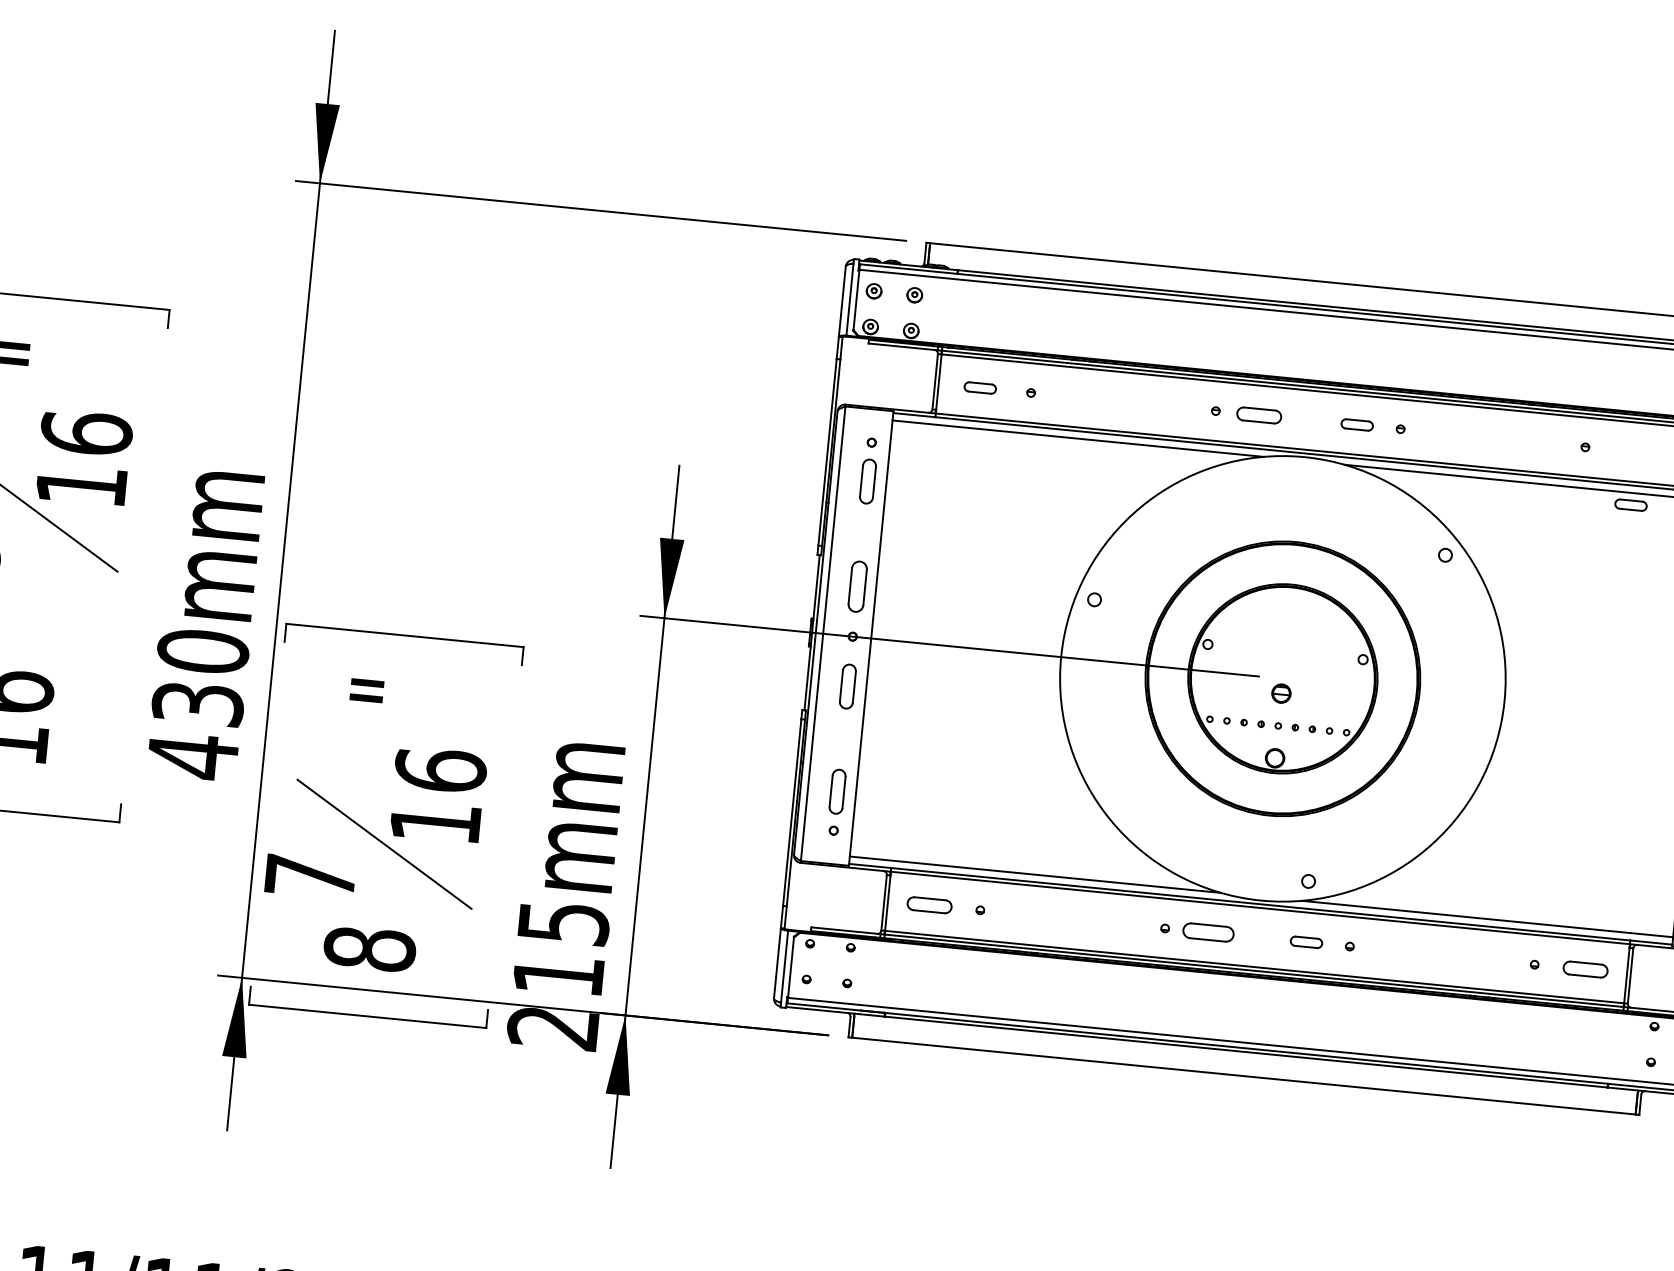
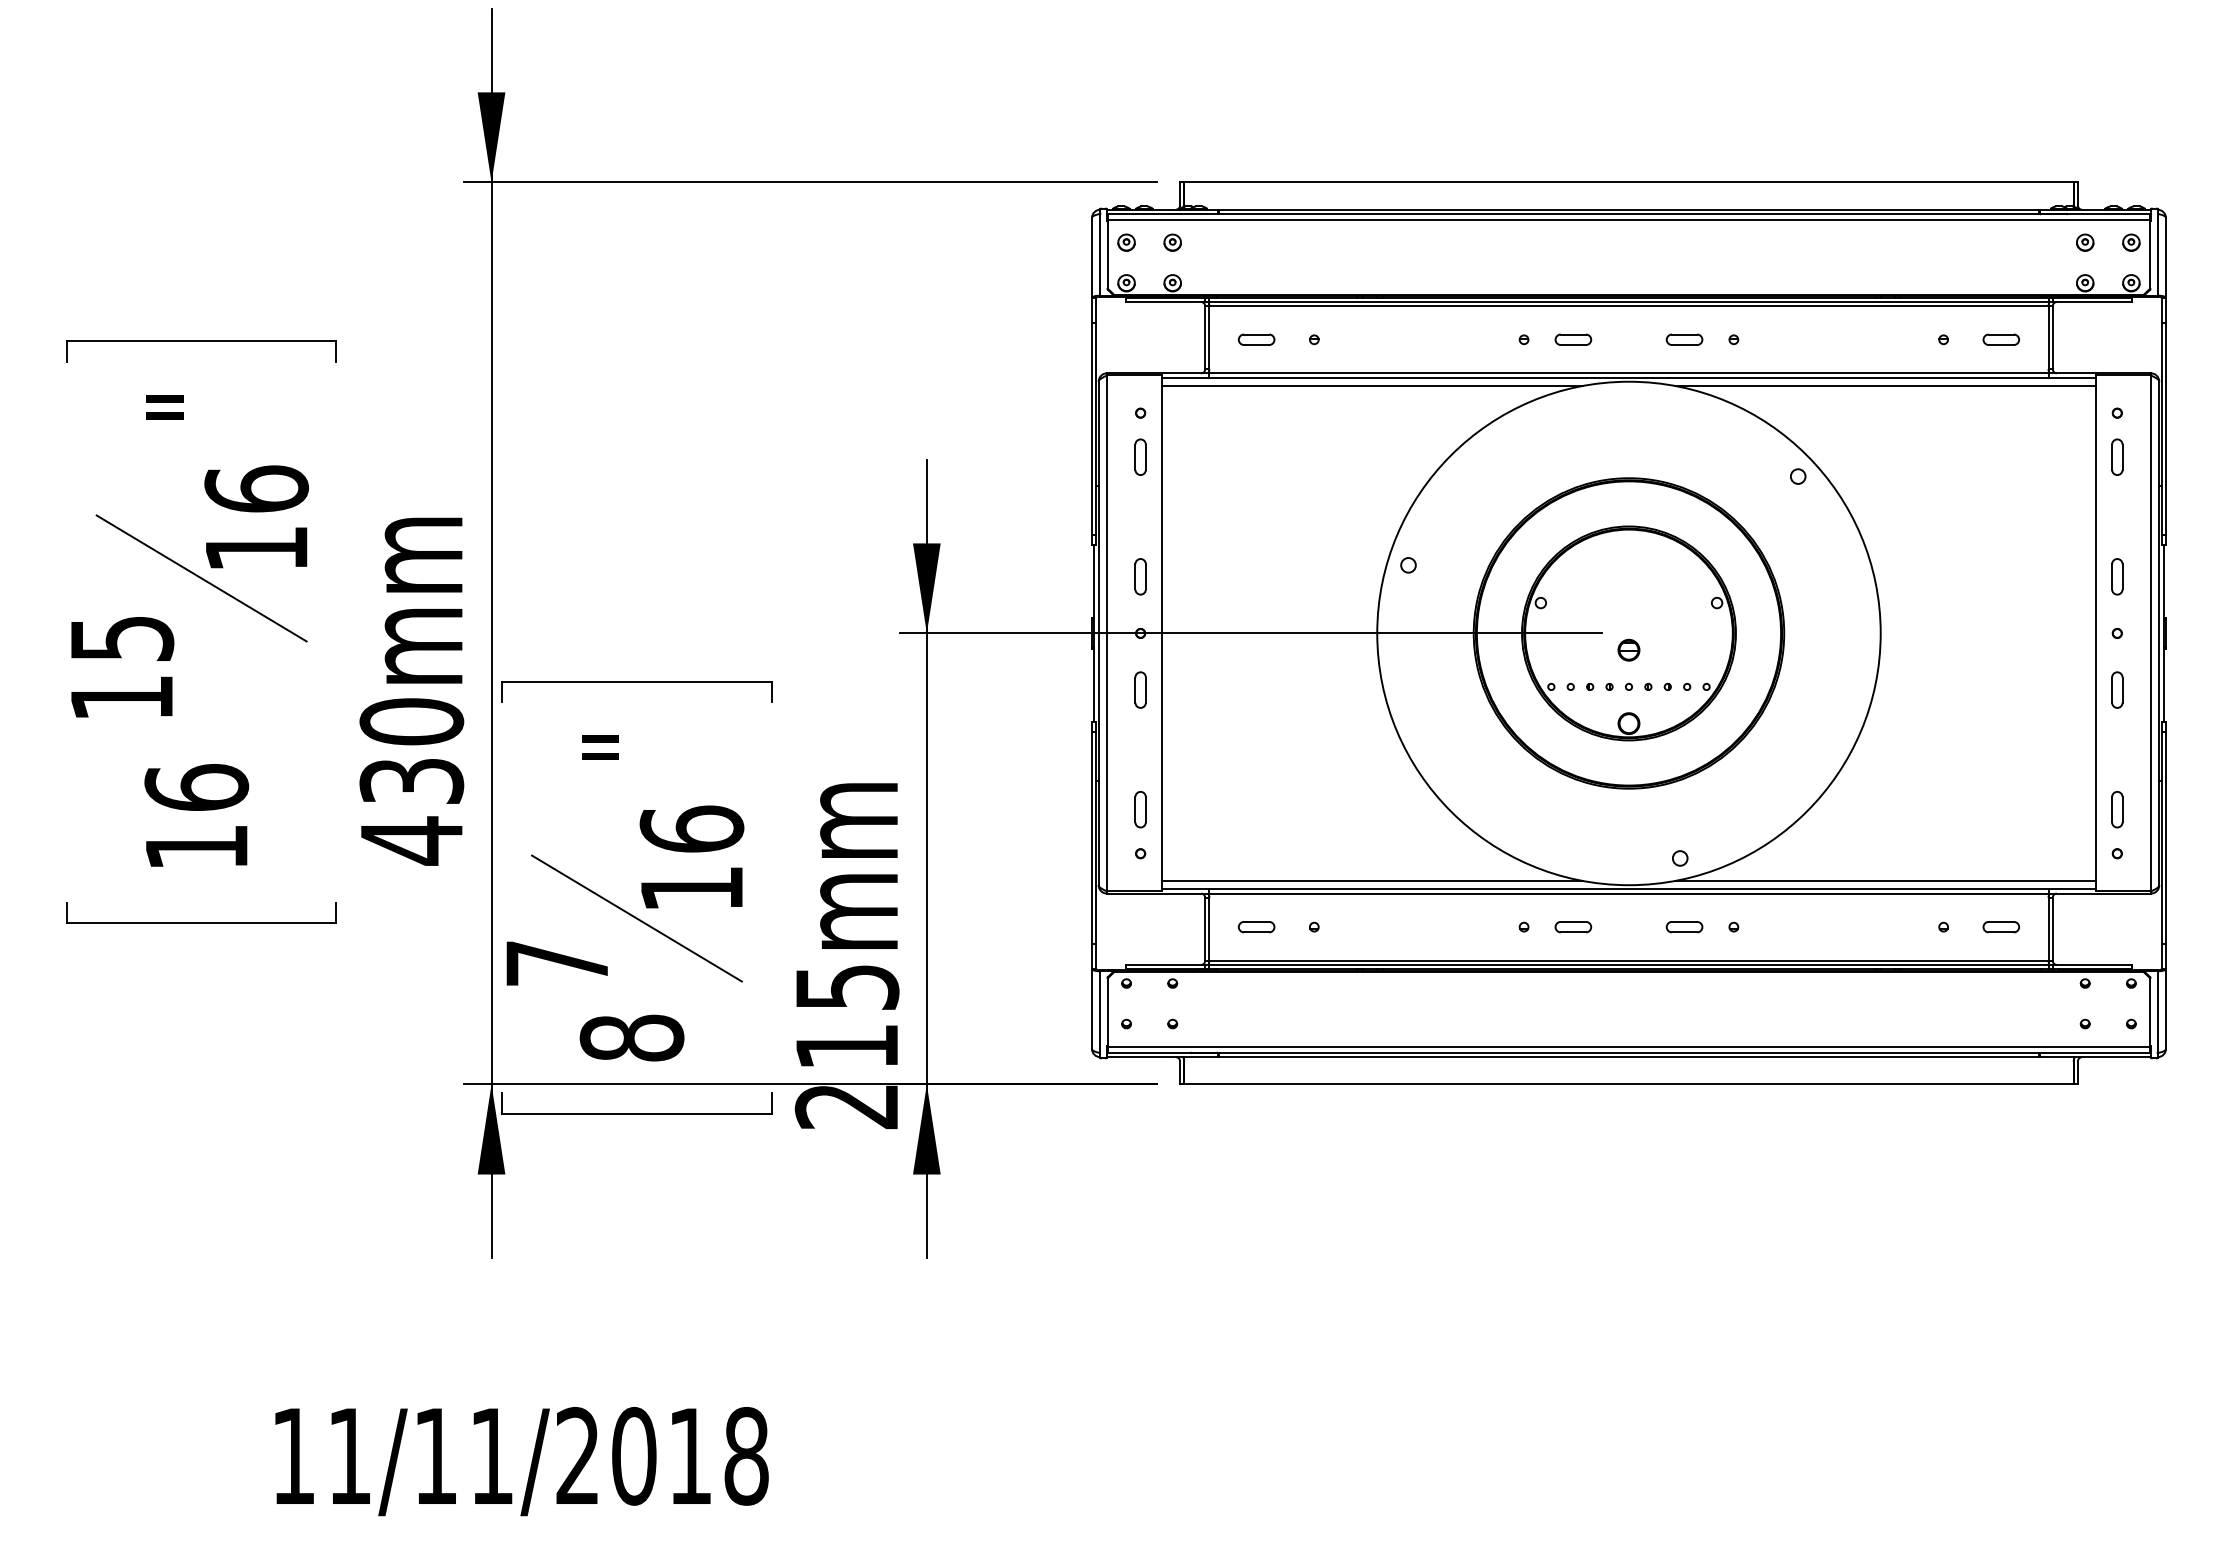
part: (1259, 415) -> (1573, 339), size x0.71
part: (867, 480) -> (1140, 456), size x0.71
part: (1630, 504) -> (2000, 339), moved
part: (857, 586) -> (1140, 576), size x0.62
part: (847, 686) -> (1140, 689), size x0.71
part: (837, 791) -> (1140, 809), size x0.71
part: (929, 905) -> (1256, 927), size x0.71
part: (1208, 933) -> (1573, 927), size x0.62
part: (1584, 969) -> (2000, 927), size x0.71

